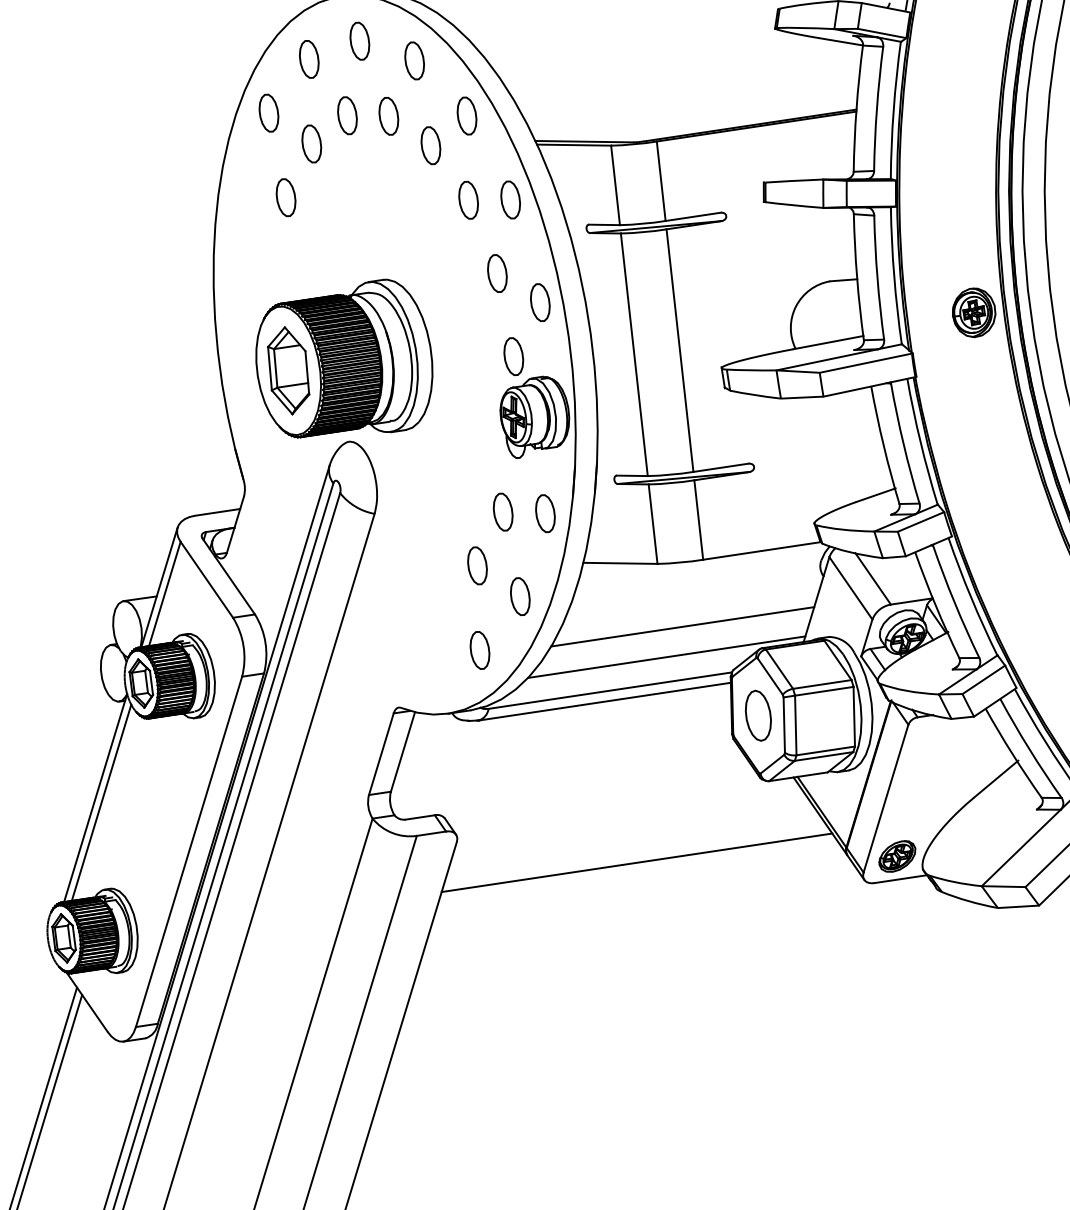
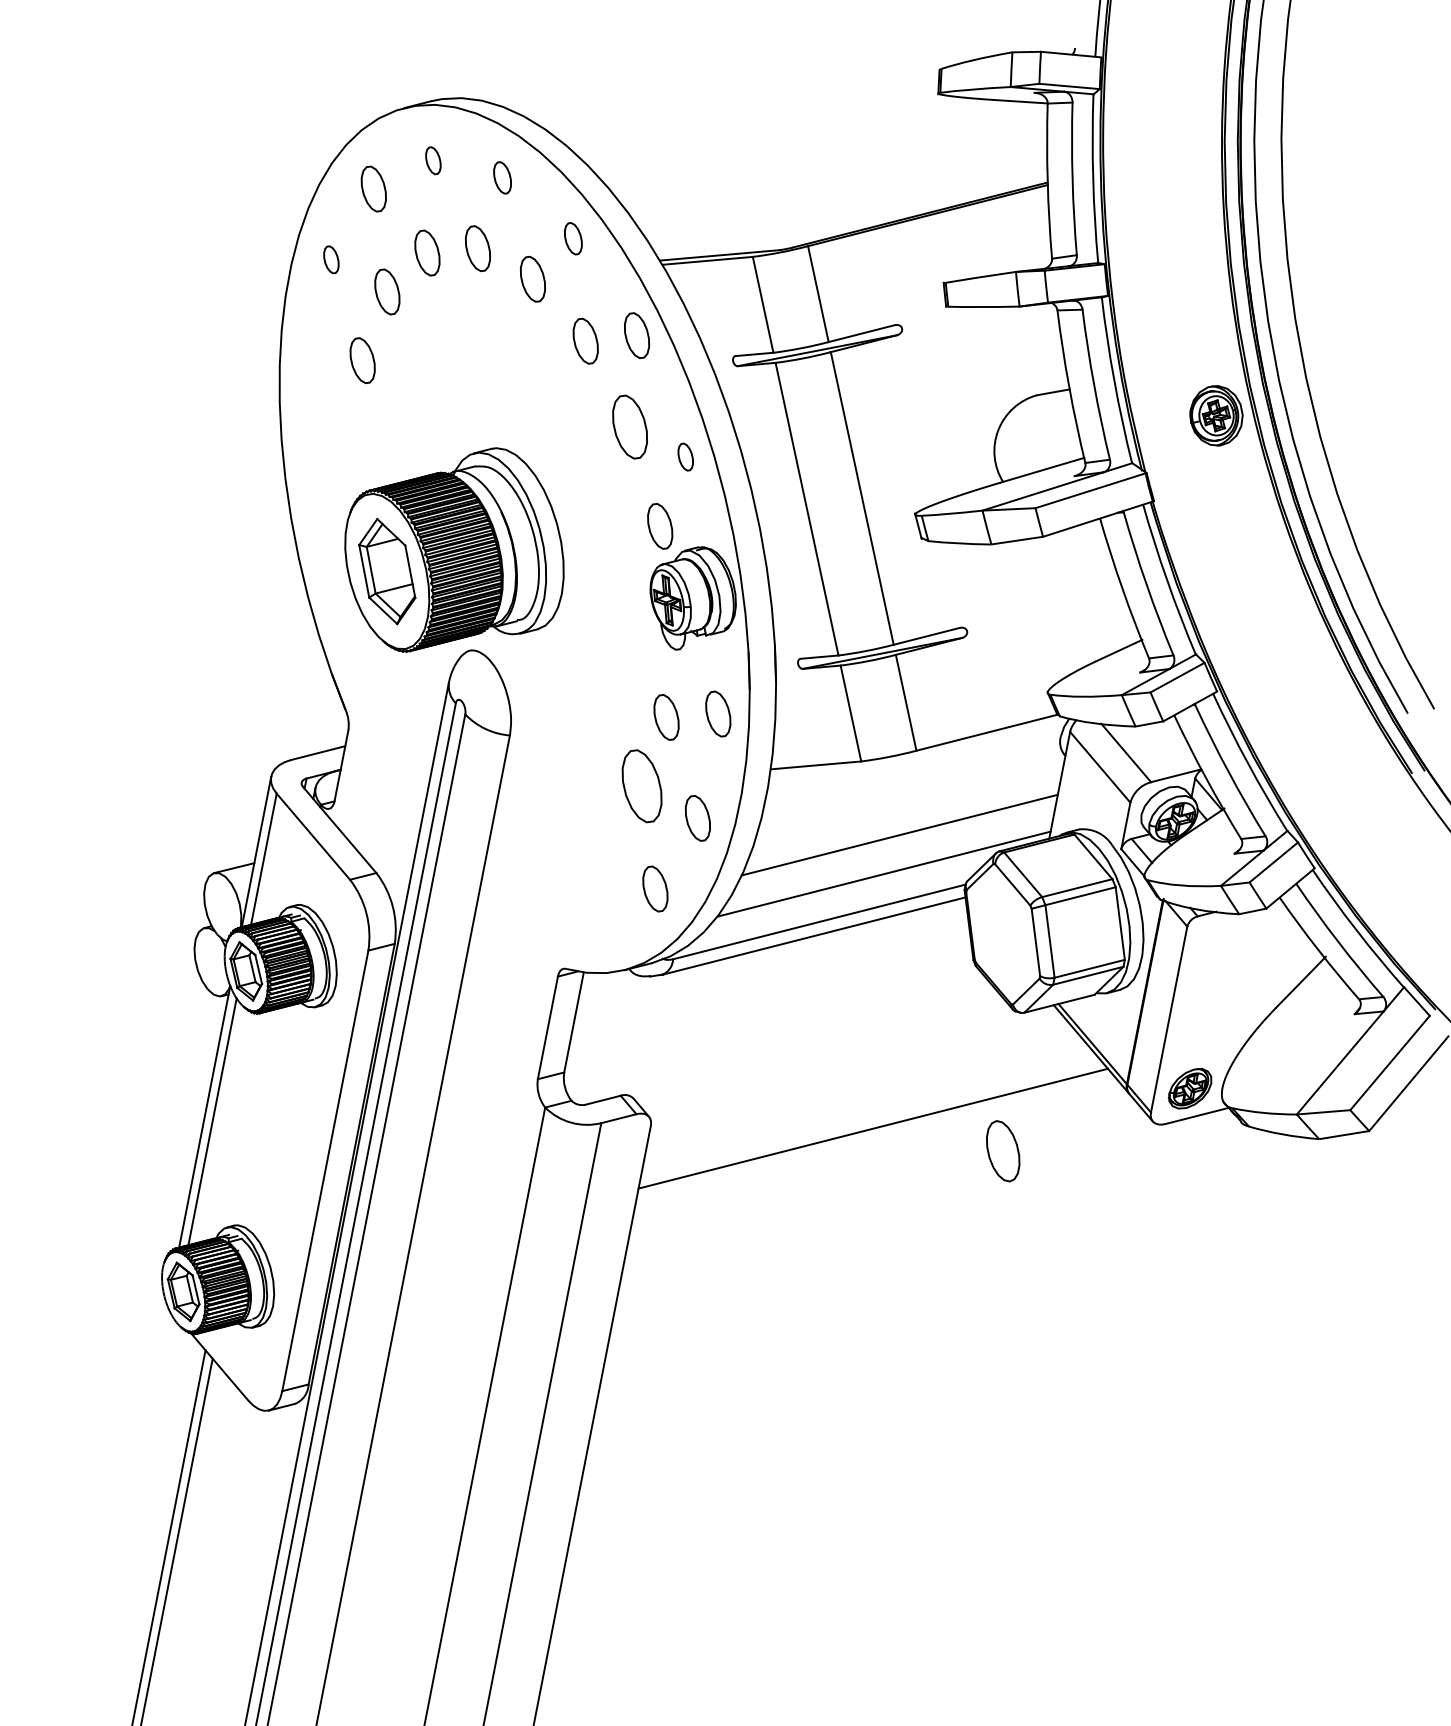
part: (360, 41) -> (433, 160), size x0.6
part: (414, 60) -> (502, 177), size x0.7
part: (269, 113) -> (331, 259), size x0.6
part: (467, 115) -> (573, 238), size x0.7
part: (497, 273) -> (629, 426), size x1.4
part: (540, 302) -> (685, 456), size x0.6
part: (477, 565) -> (641, 785), size x1.6
part: (758, 715) -> (1003, 1151), moved

